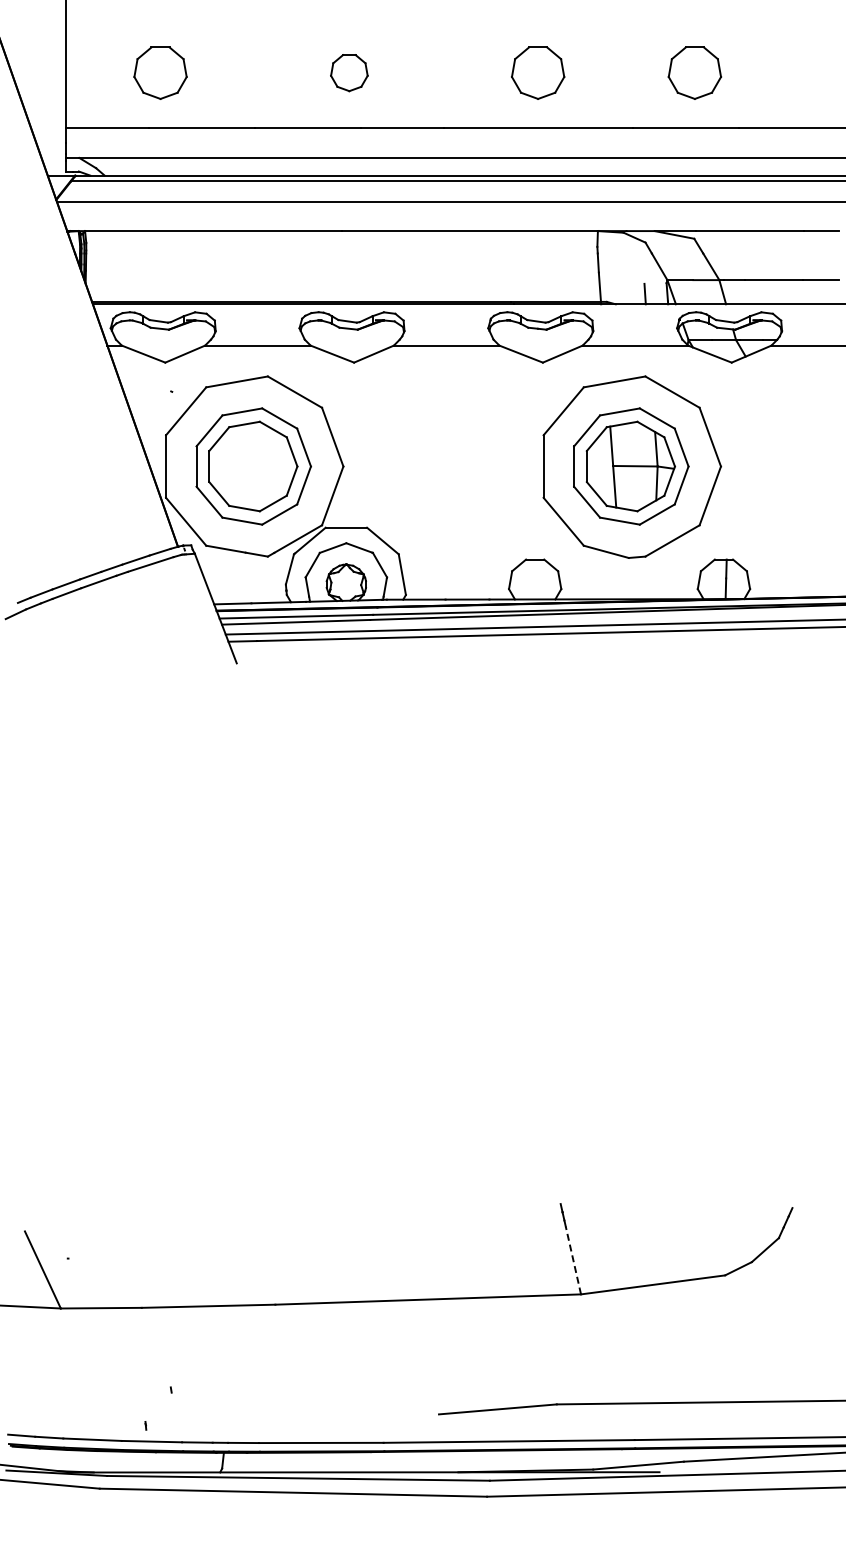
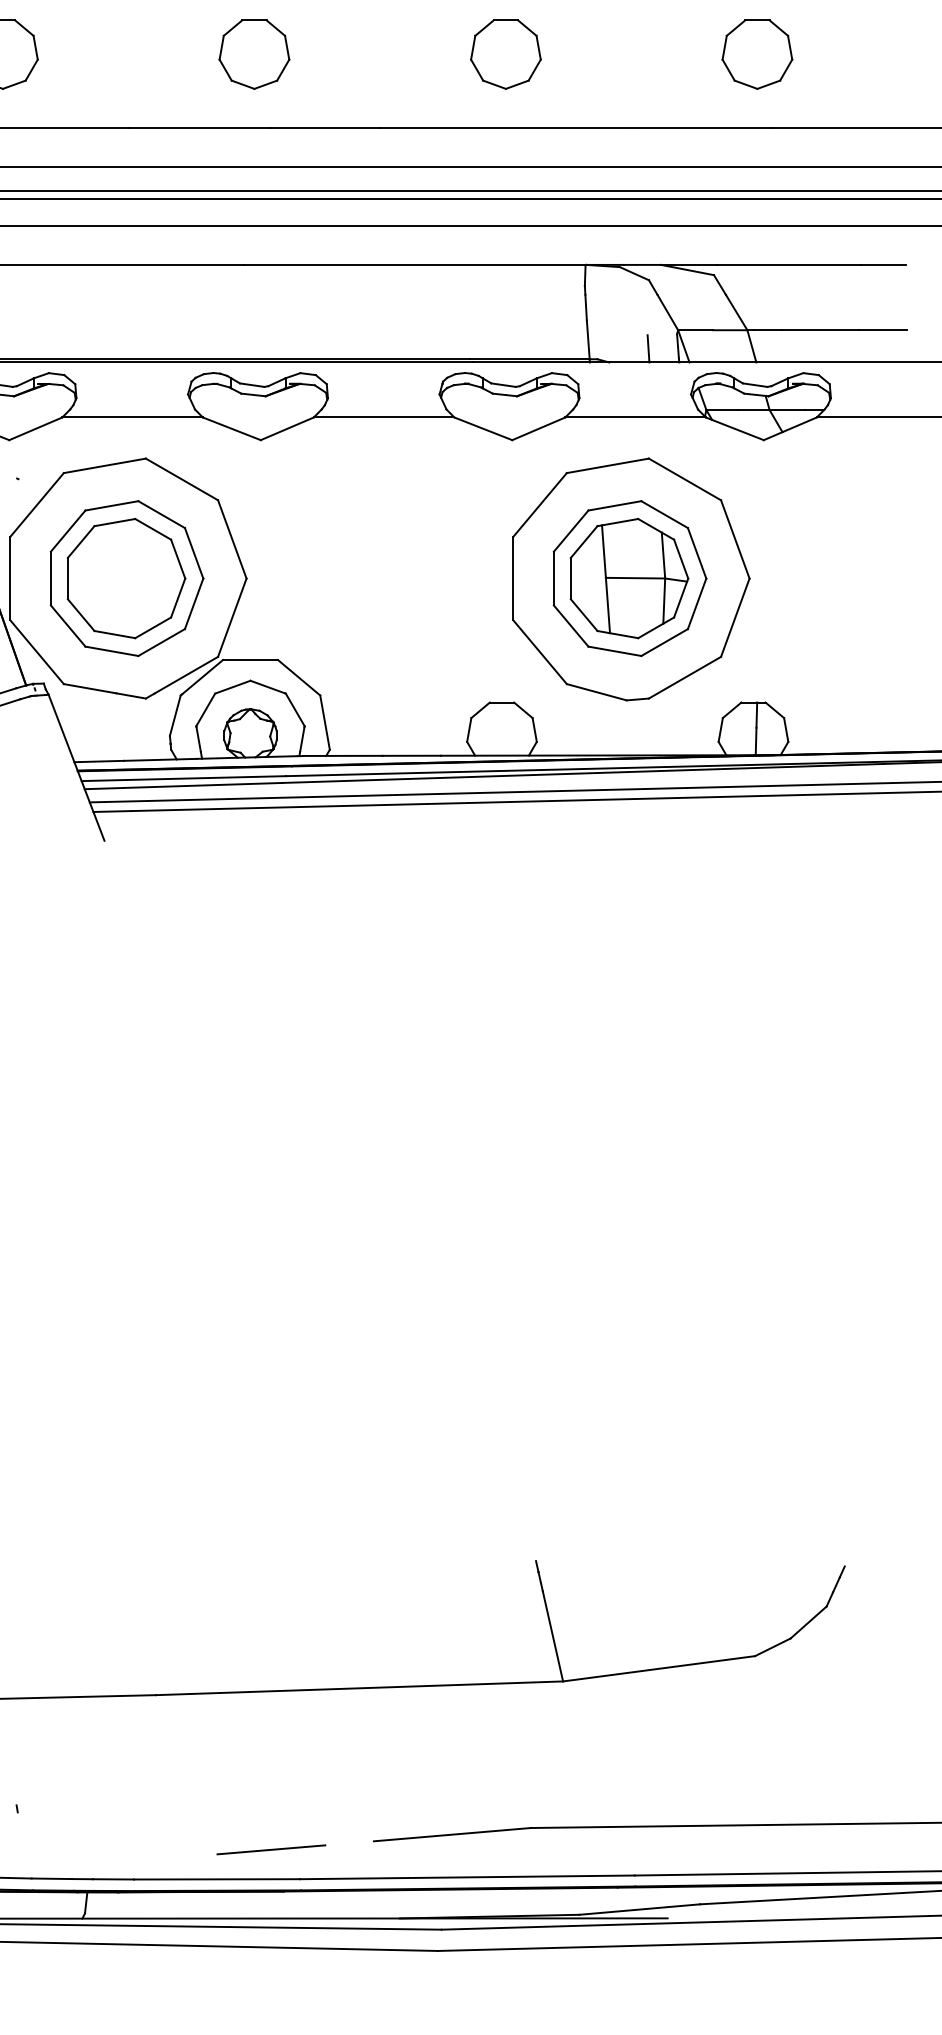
part: (349, 72) -> (254, 53), size x1.43
part: (694, 72) -> (756, 53), moved
line: (573, 1260) -> (553, 1636), dashed -> solid
line: (361, 1420) -> (270, 1849), added

